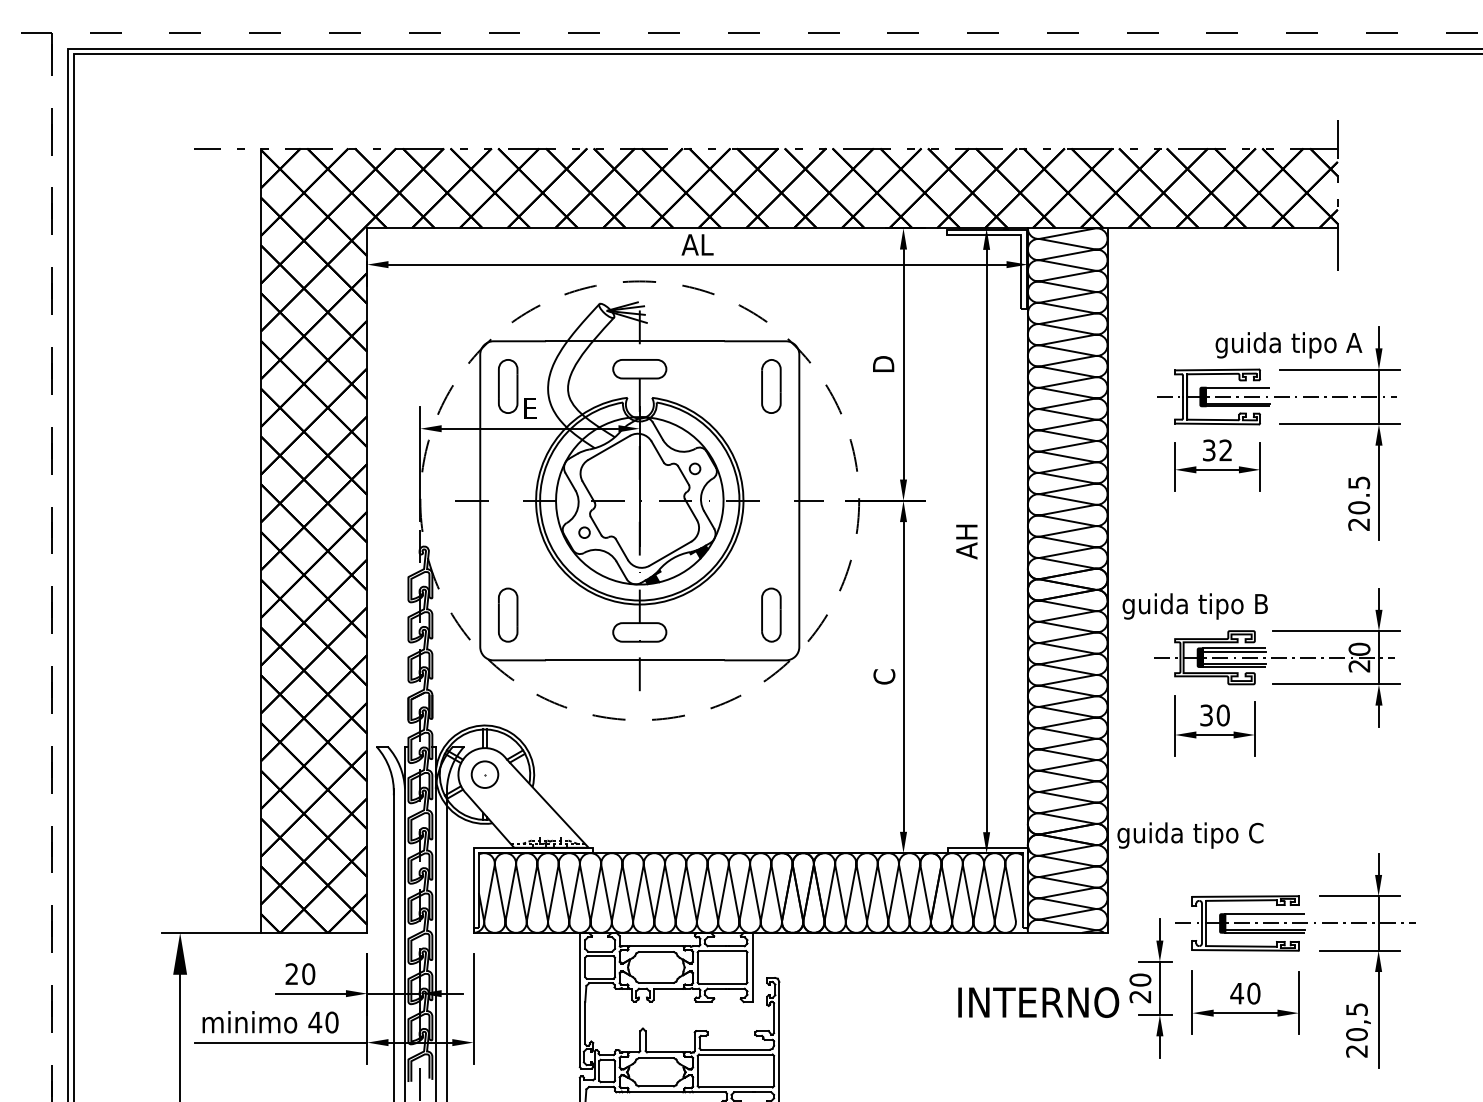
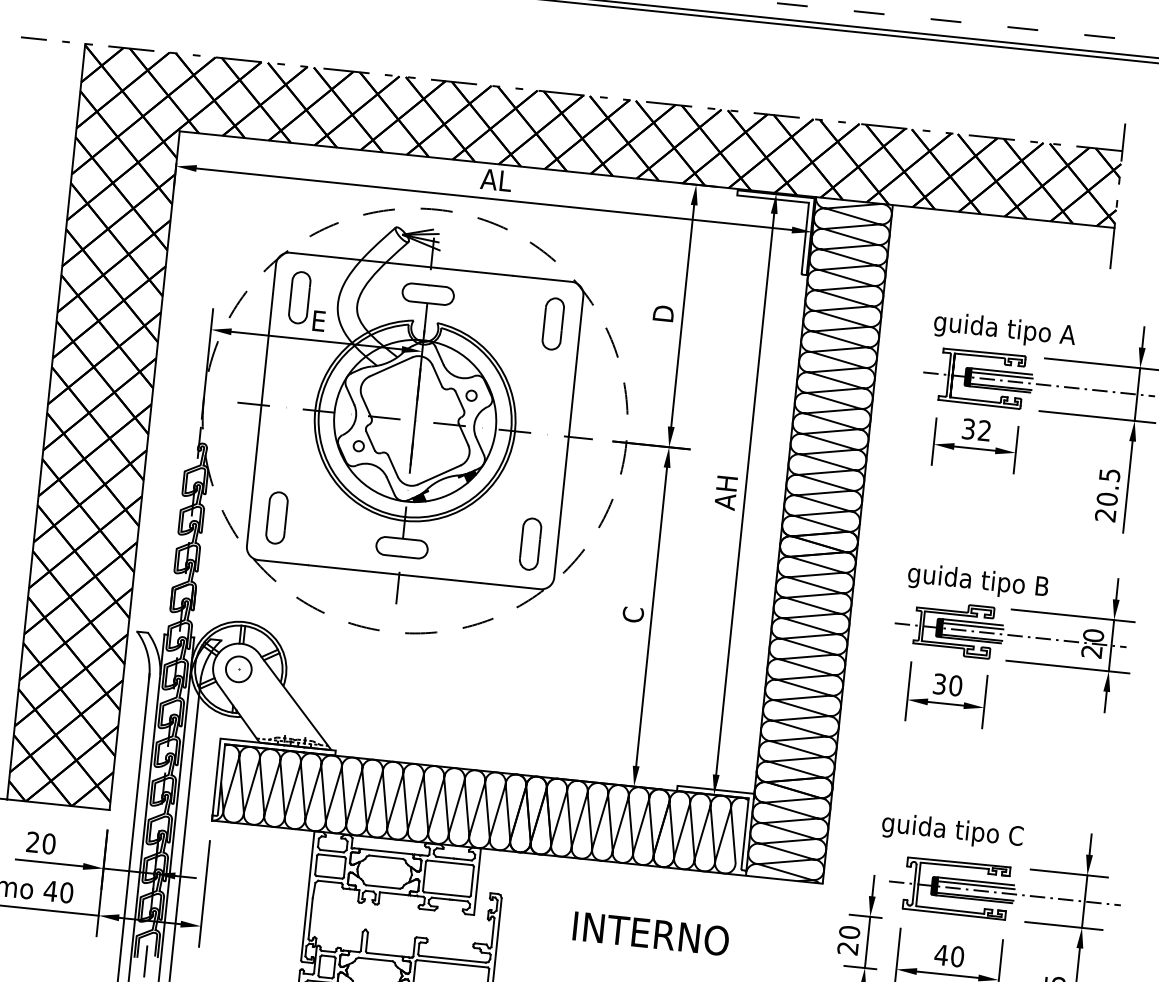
text: (1288, 345) -> (1004, 330), moved
line: (1237, 391) -> (1001, 375), added
text: (1194, 606) -> (977, 581), moved
text: (1190, 835) -> (952, 831), moved
line: (1265, 918) -> (976, 885), added
text: (1038, 1002) -> (651, 933), moved

